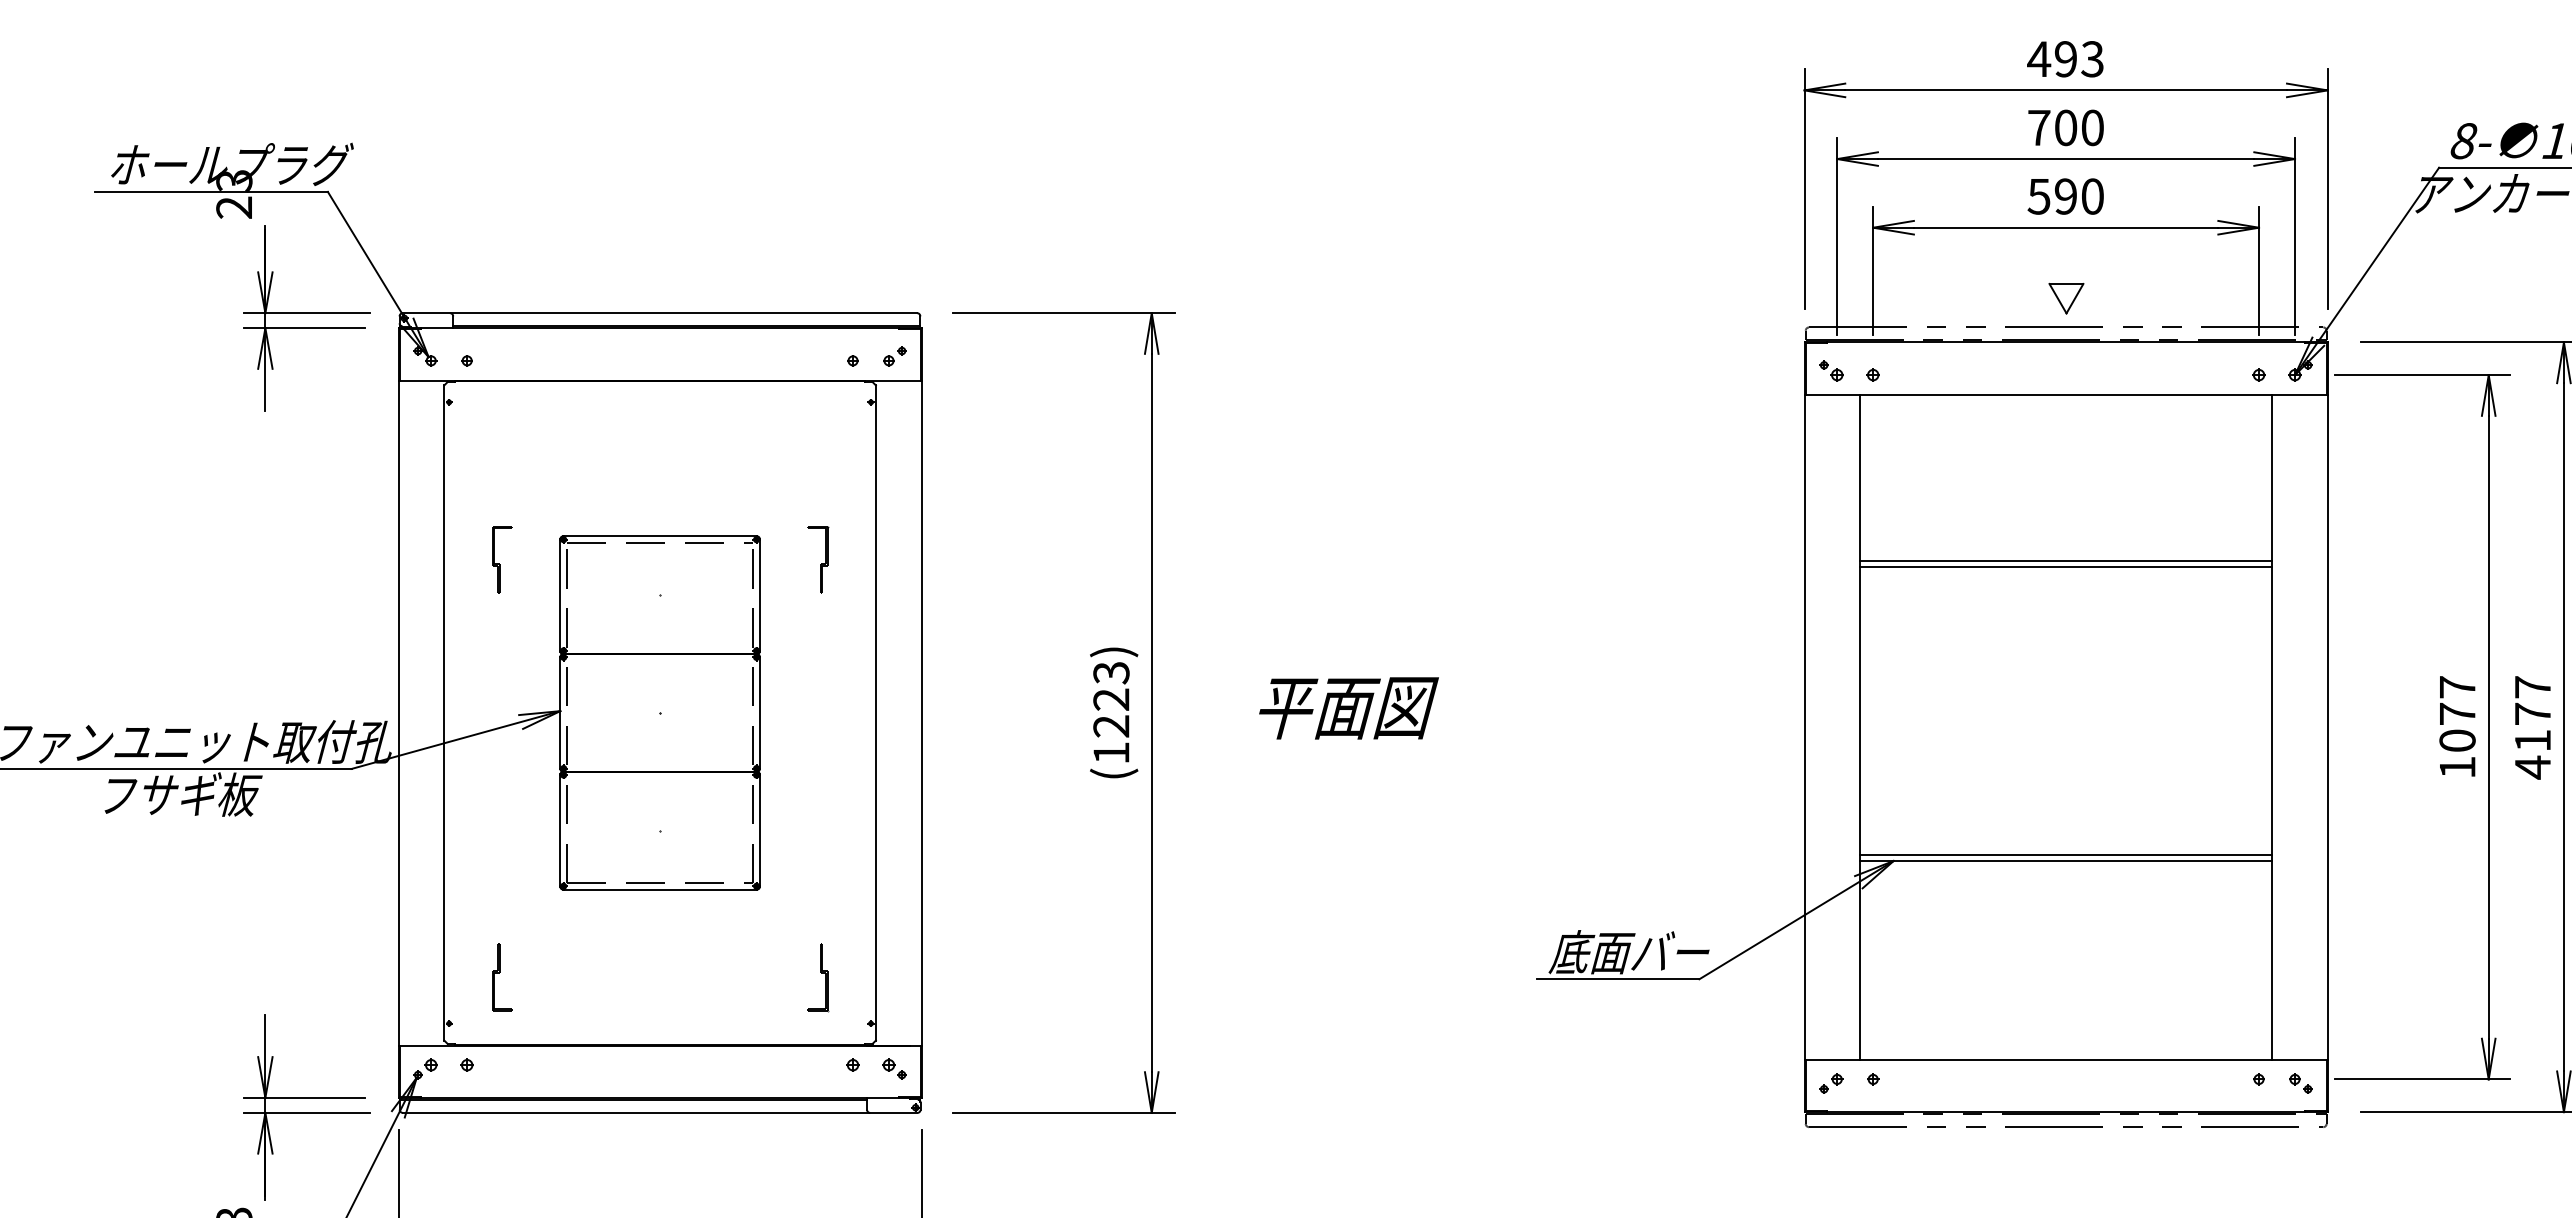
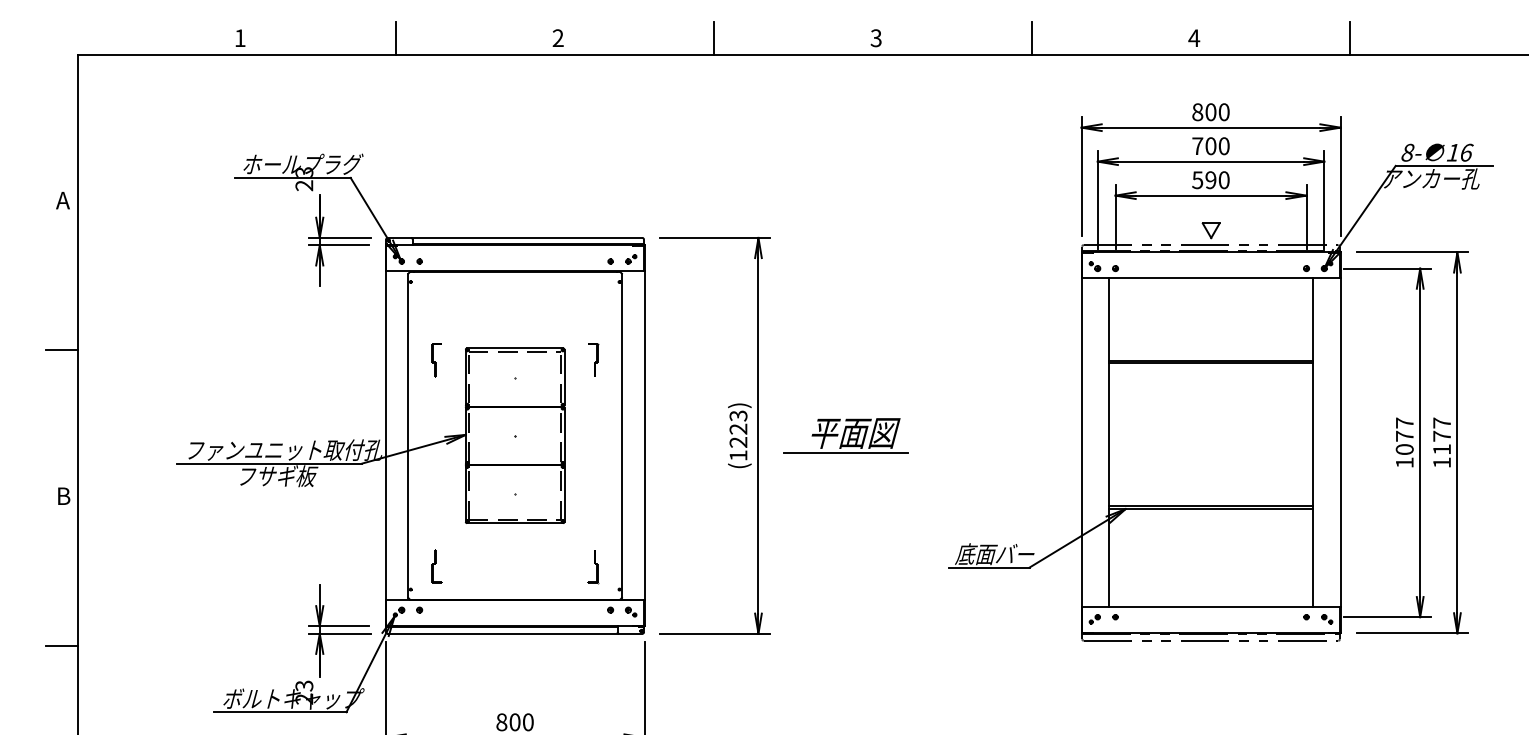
text: (2065, 59) -> (1210, 112), 493 -> 800
line: (1327, 746) -> (845, 452), added
text: (2531, 766) -> (1441, 462), 4177 -> 1177

